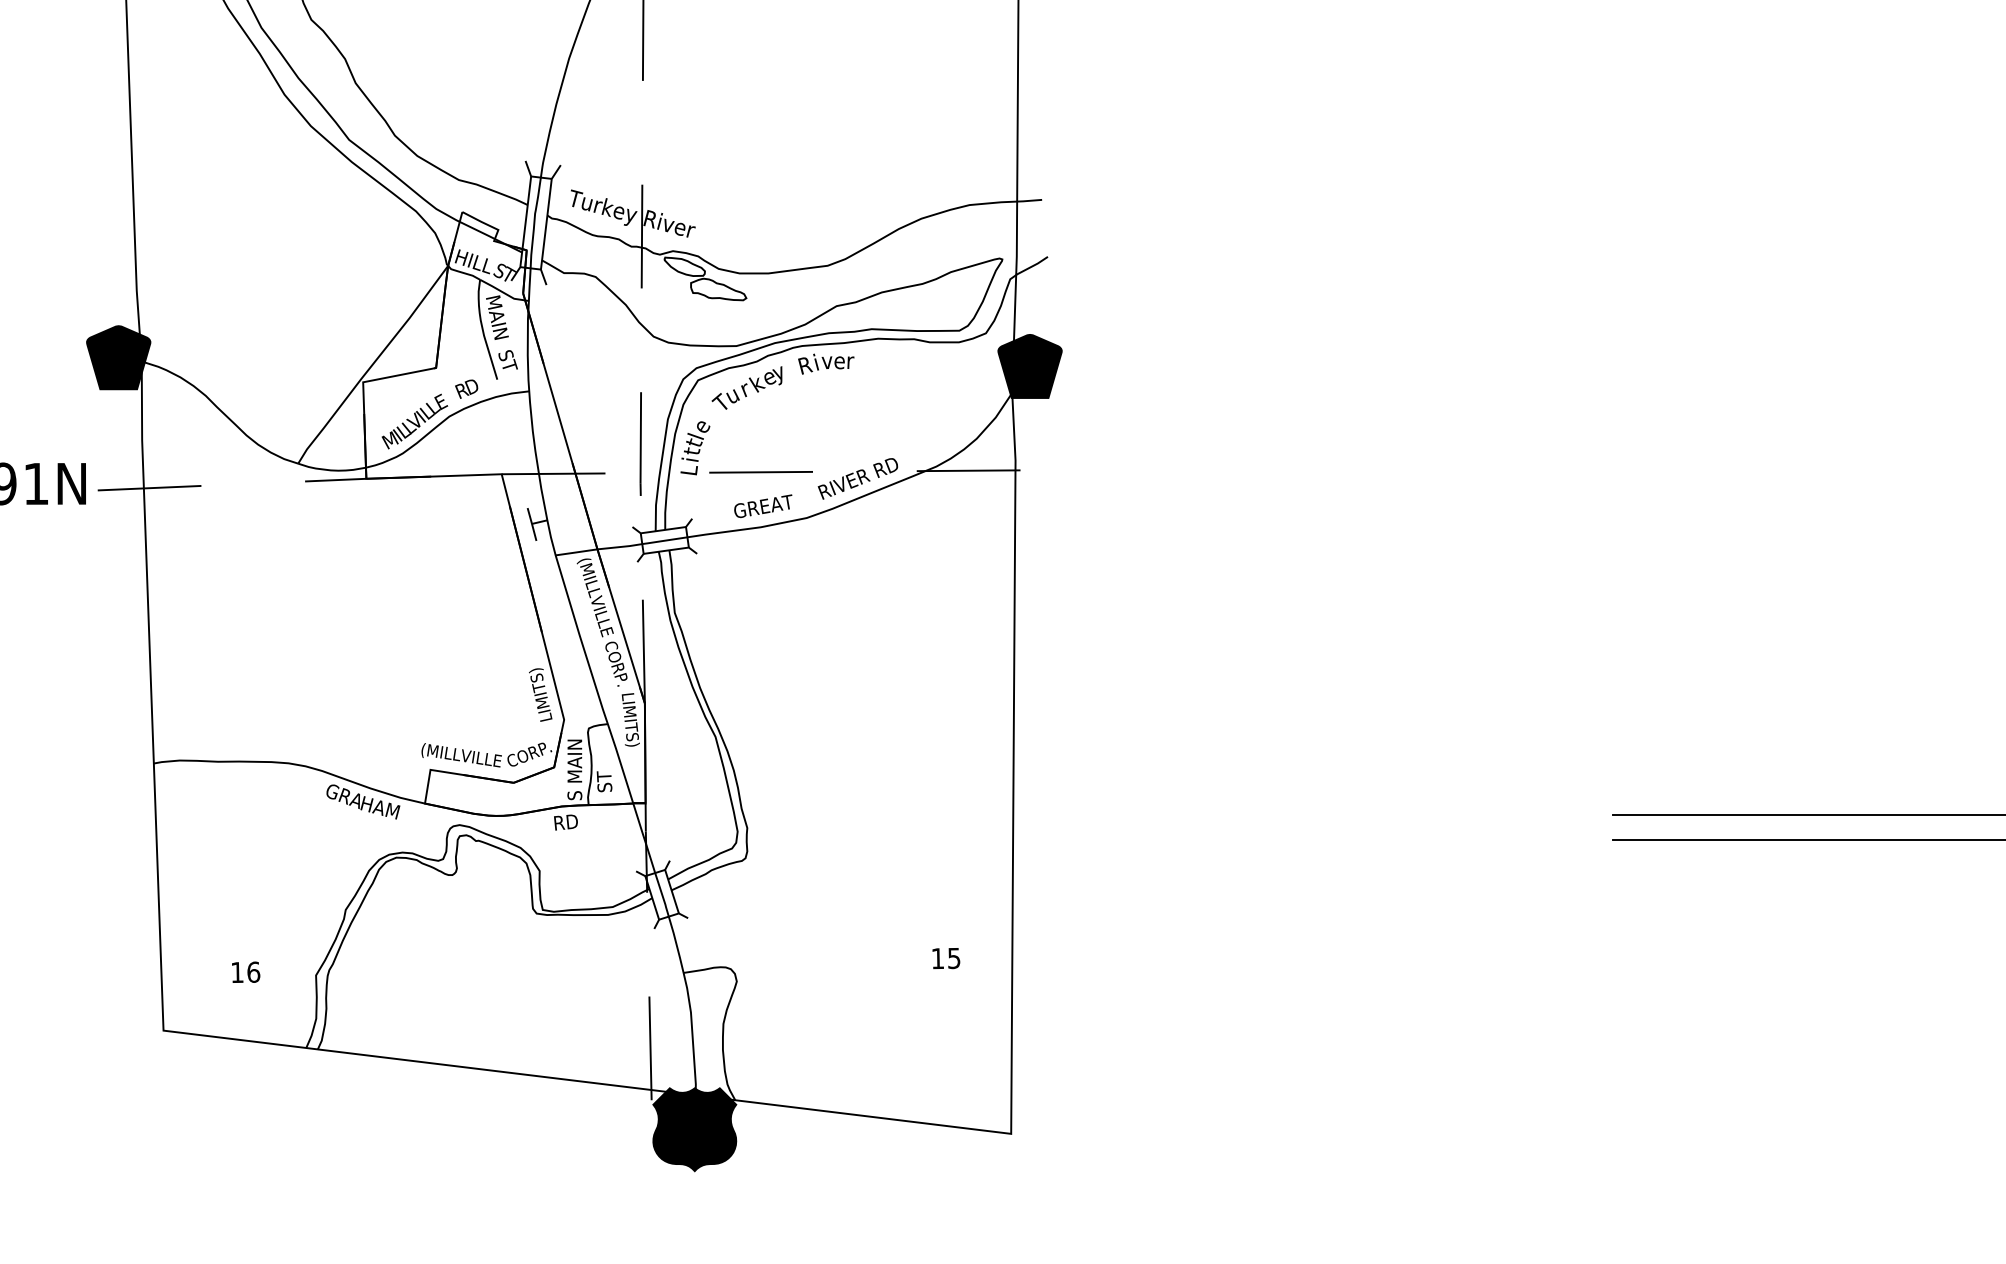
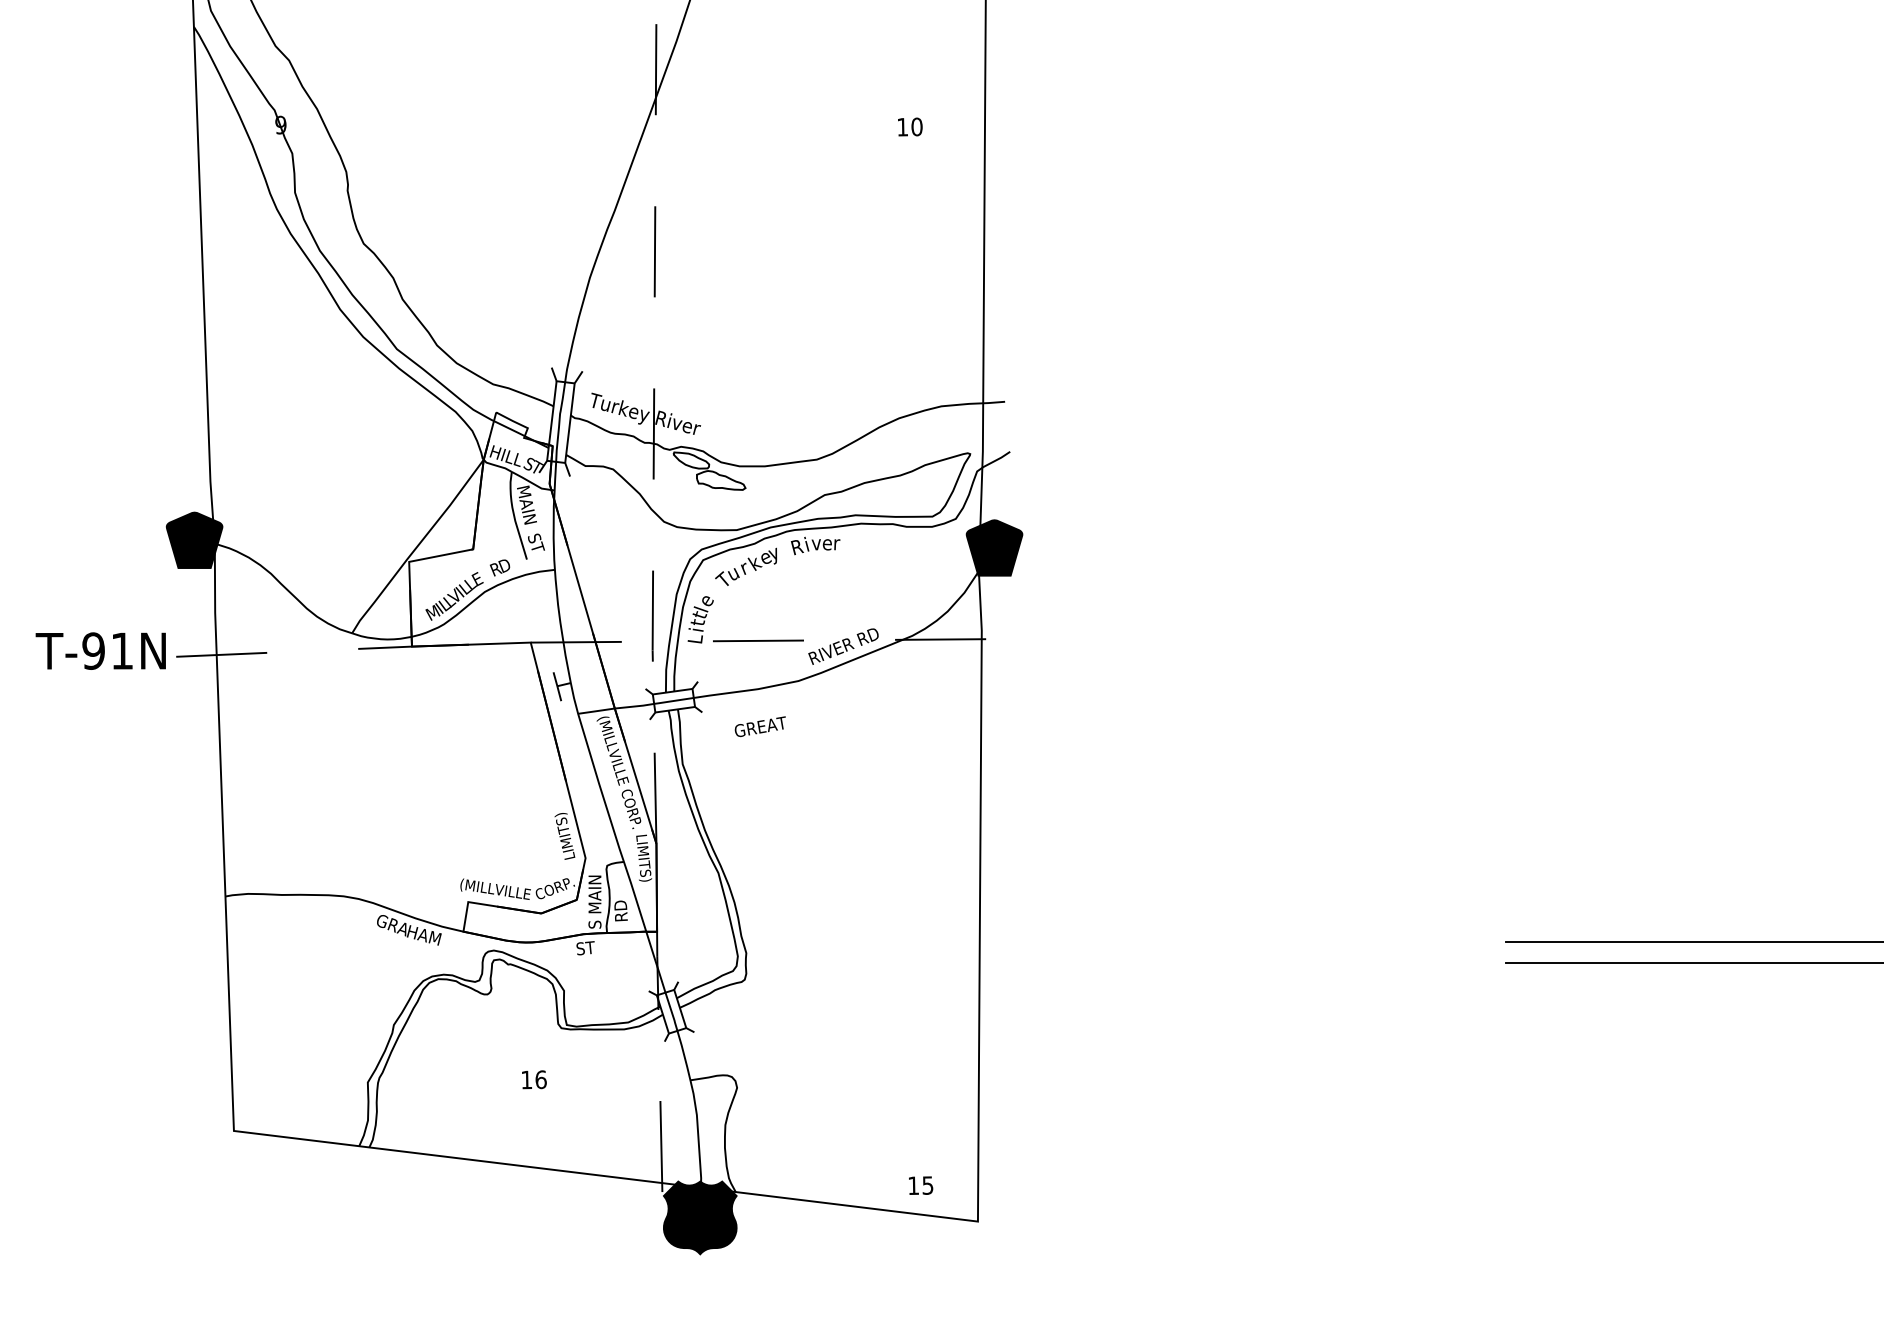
text: (762, 506) -> (759, 726), moved
text: (603, 779) -> (620, 910), ST -> RD
text: (565, 822) -> (586, 948), RD -> ST
text: (946, 958) -> (921, 1185), moved
text: (246, 972) -> (534, 1079), moved

